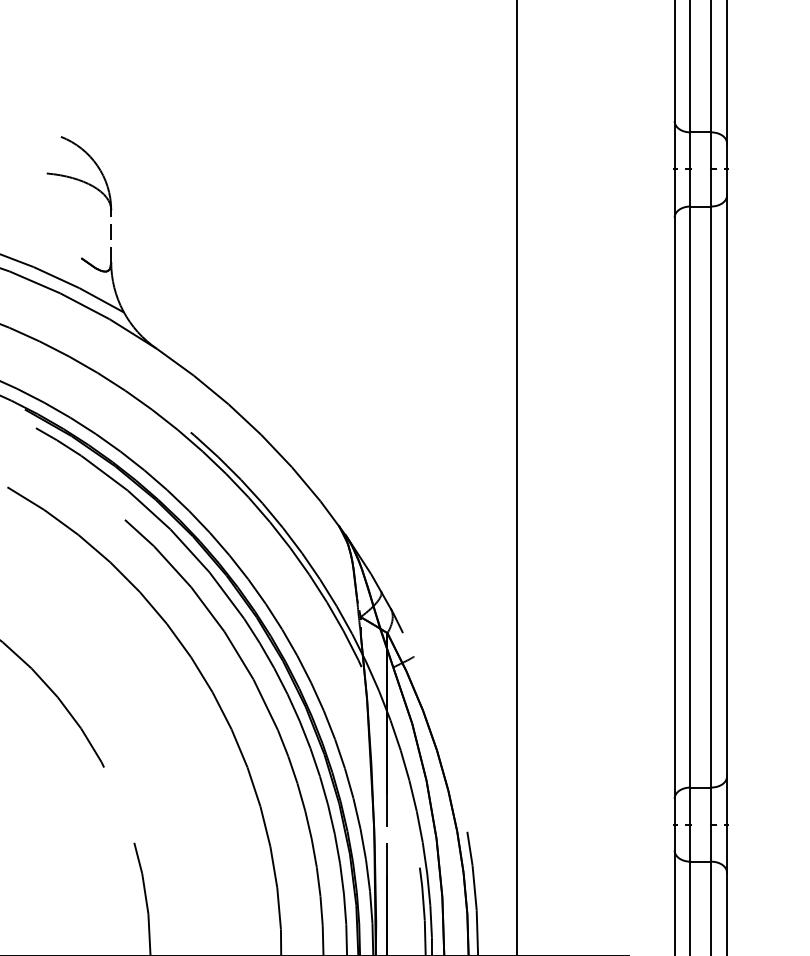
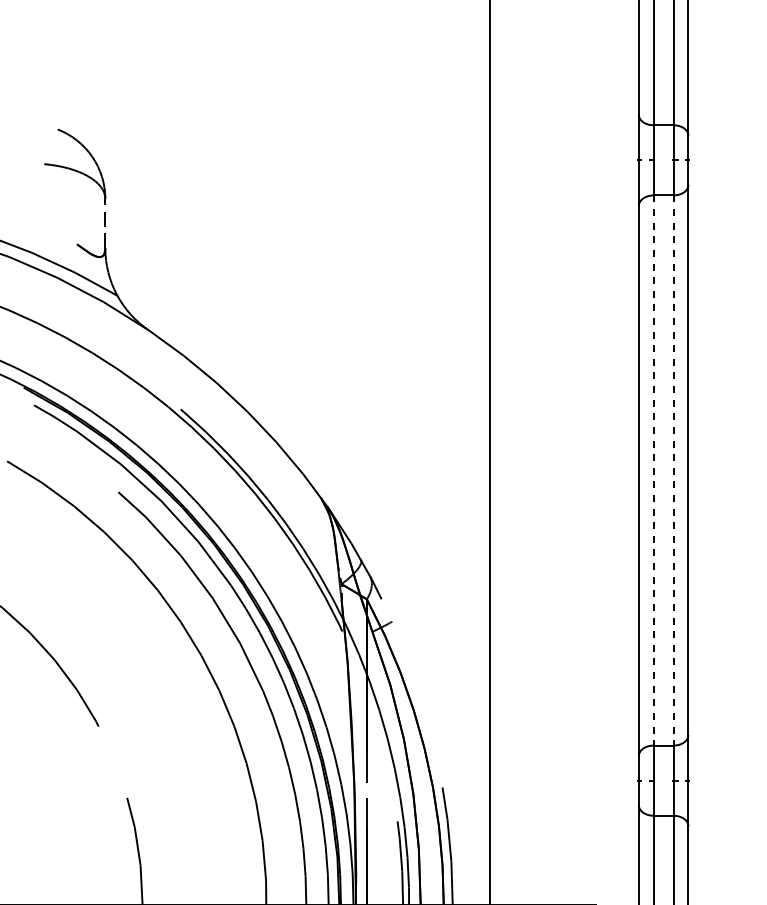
line: (690, 498) -> (653, 471), solid -> dashed
line: (711, 498) -> (673, 471), solid -> dashed

